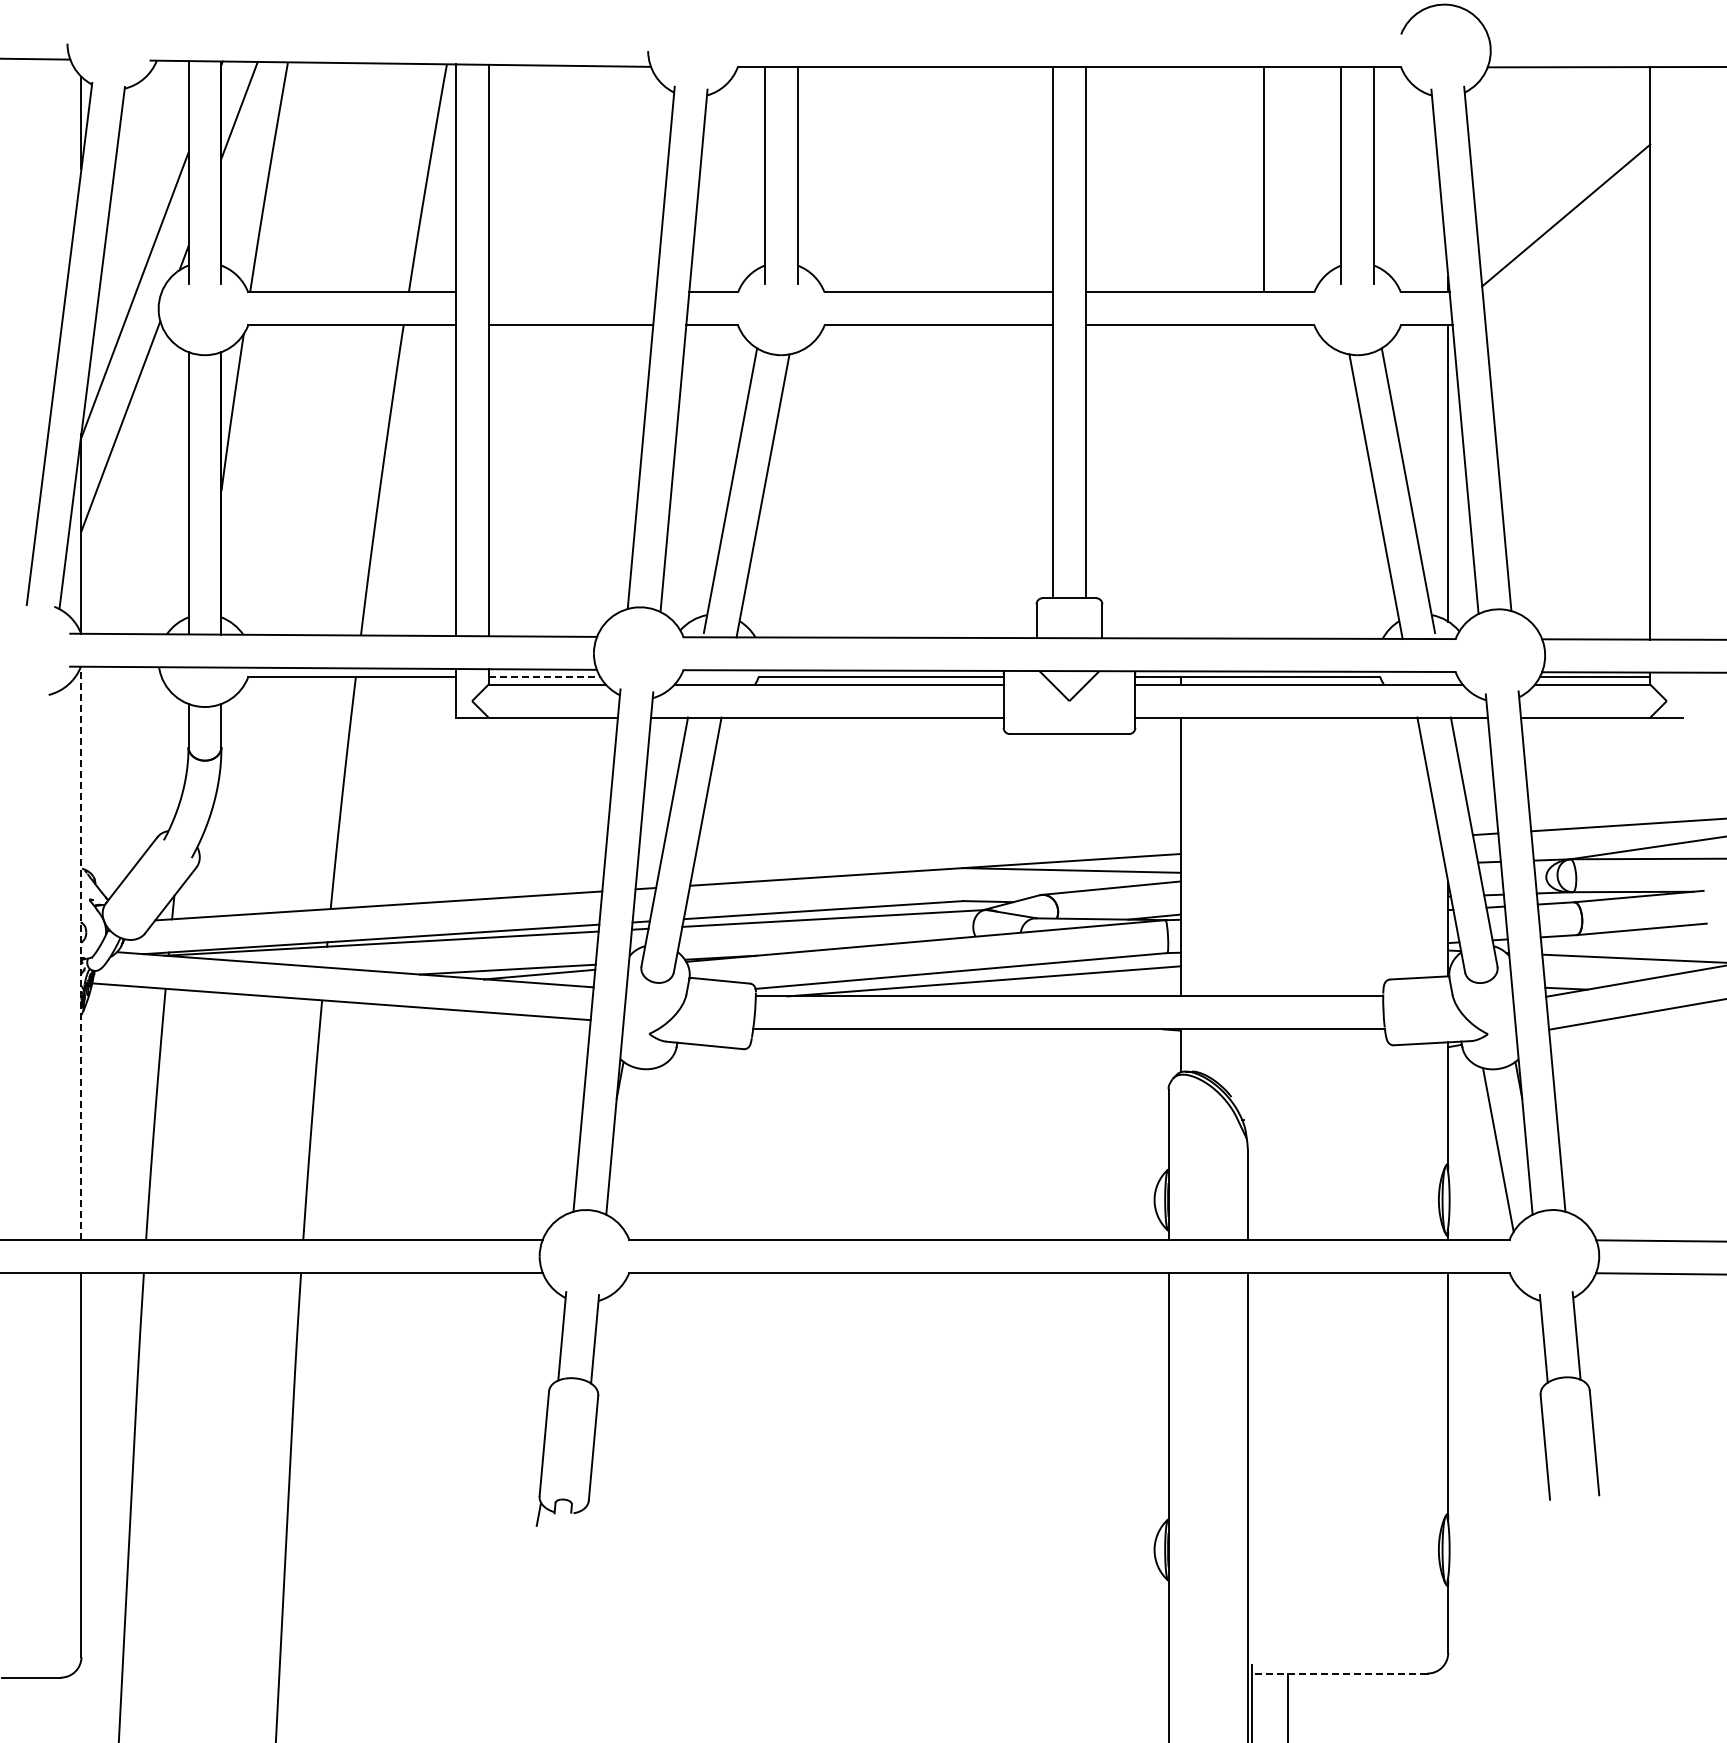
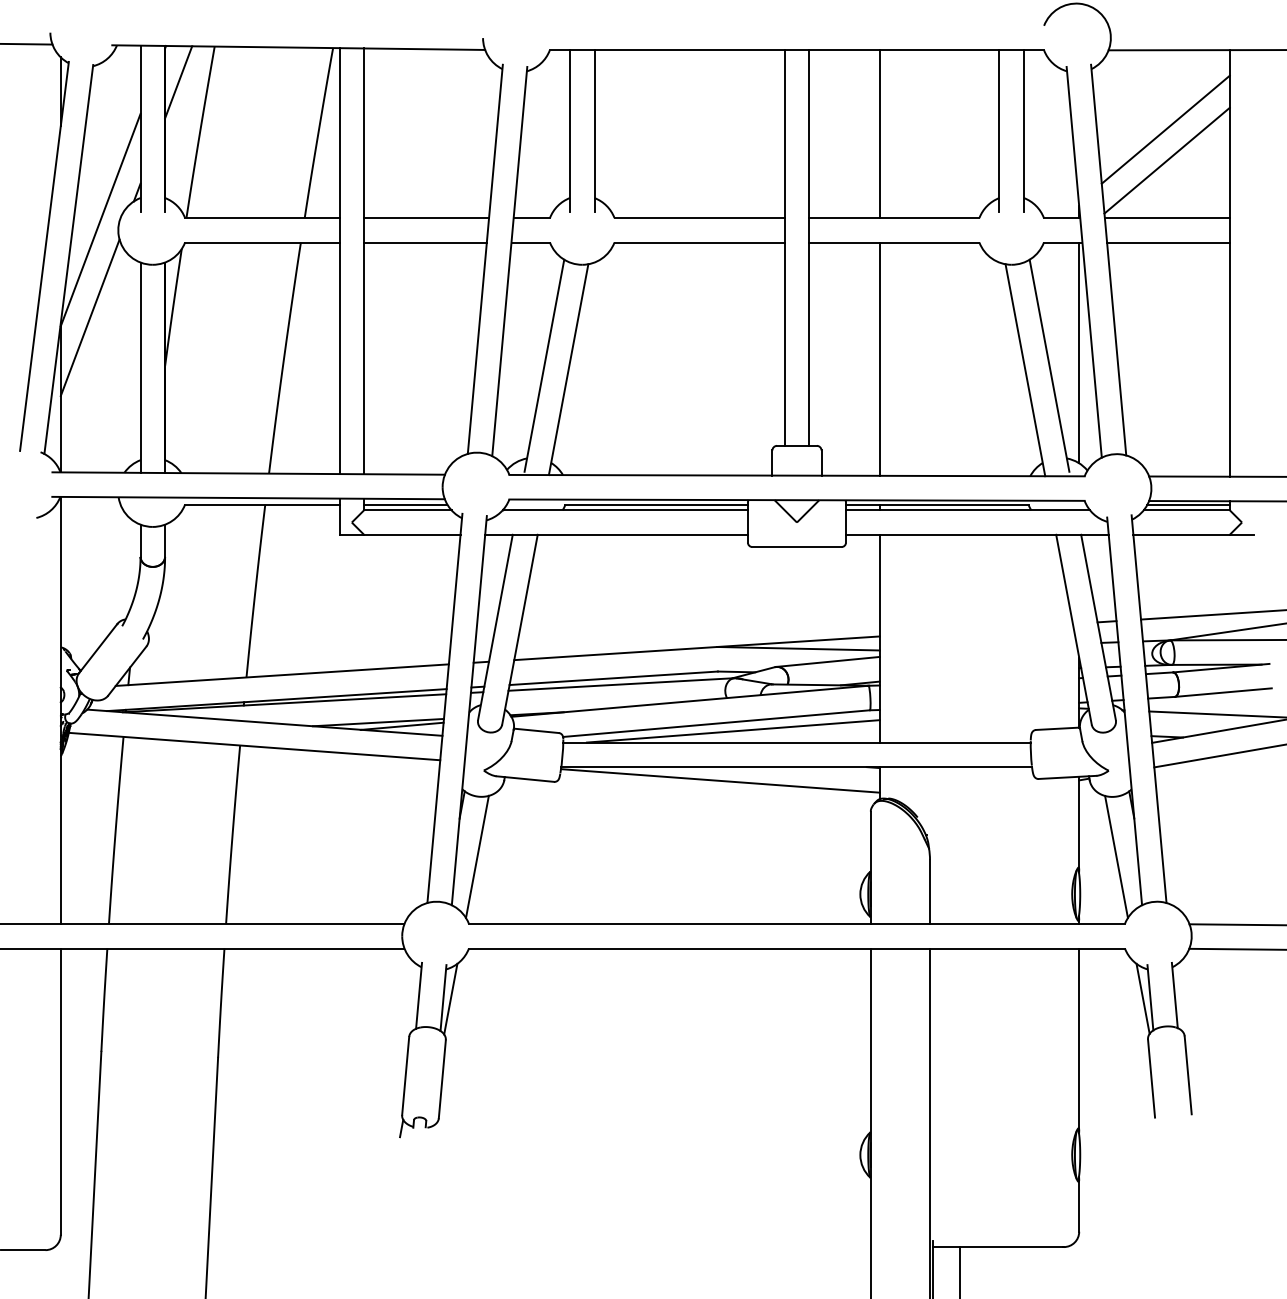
line: (1564, 173) -> (1165, 129), added
line: (1263, 179) -> (879, 133), moved
line: (572, 292) -> (426, 218), added
line: (1566, 292) -> (1167, 218), added
line: (1567, 325) -> (1168, 242), added
line: (1180, 481) -> (879, 358), added
line: (544, 677) -> (405, 504), dashed -> solid
line: (81, 953) -> (60, 710), dashed -> solid
line: (966, 1047) -> (720, 780), added
line: (640, 1149) -> (477, 856), added
line: (604, 1340) -> (450, 998), added
line: (1533, 1340) -> (1142, 998), added
line: (1339, 1673) -> (998, 1247), dashed -> solid

